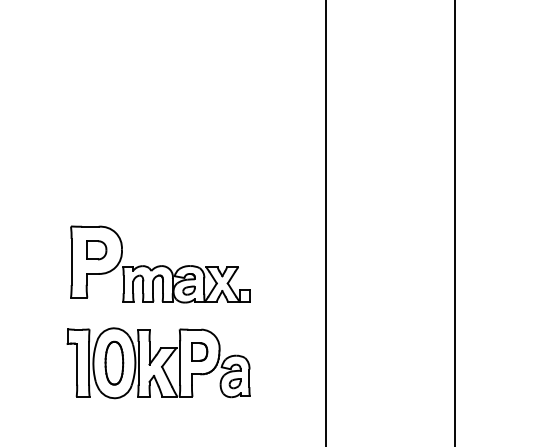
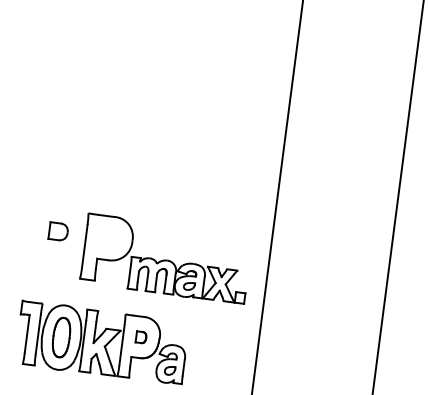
part: (160, 264) -> (166, 258), moved
part: (199, 351) -> (141, 336), size x0.7

